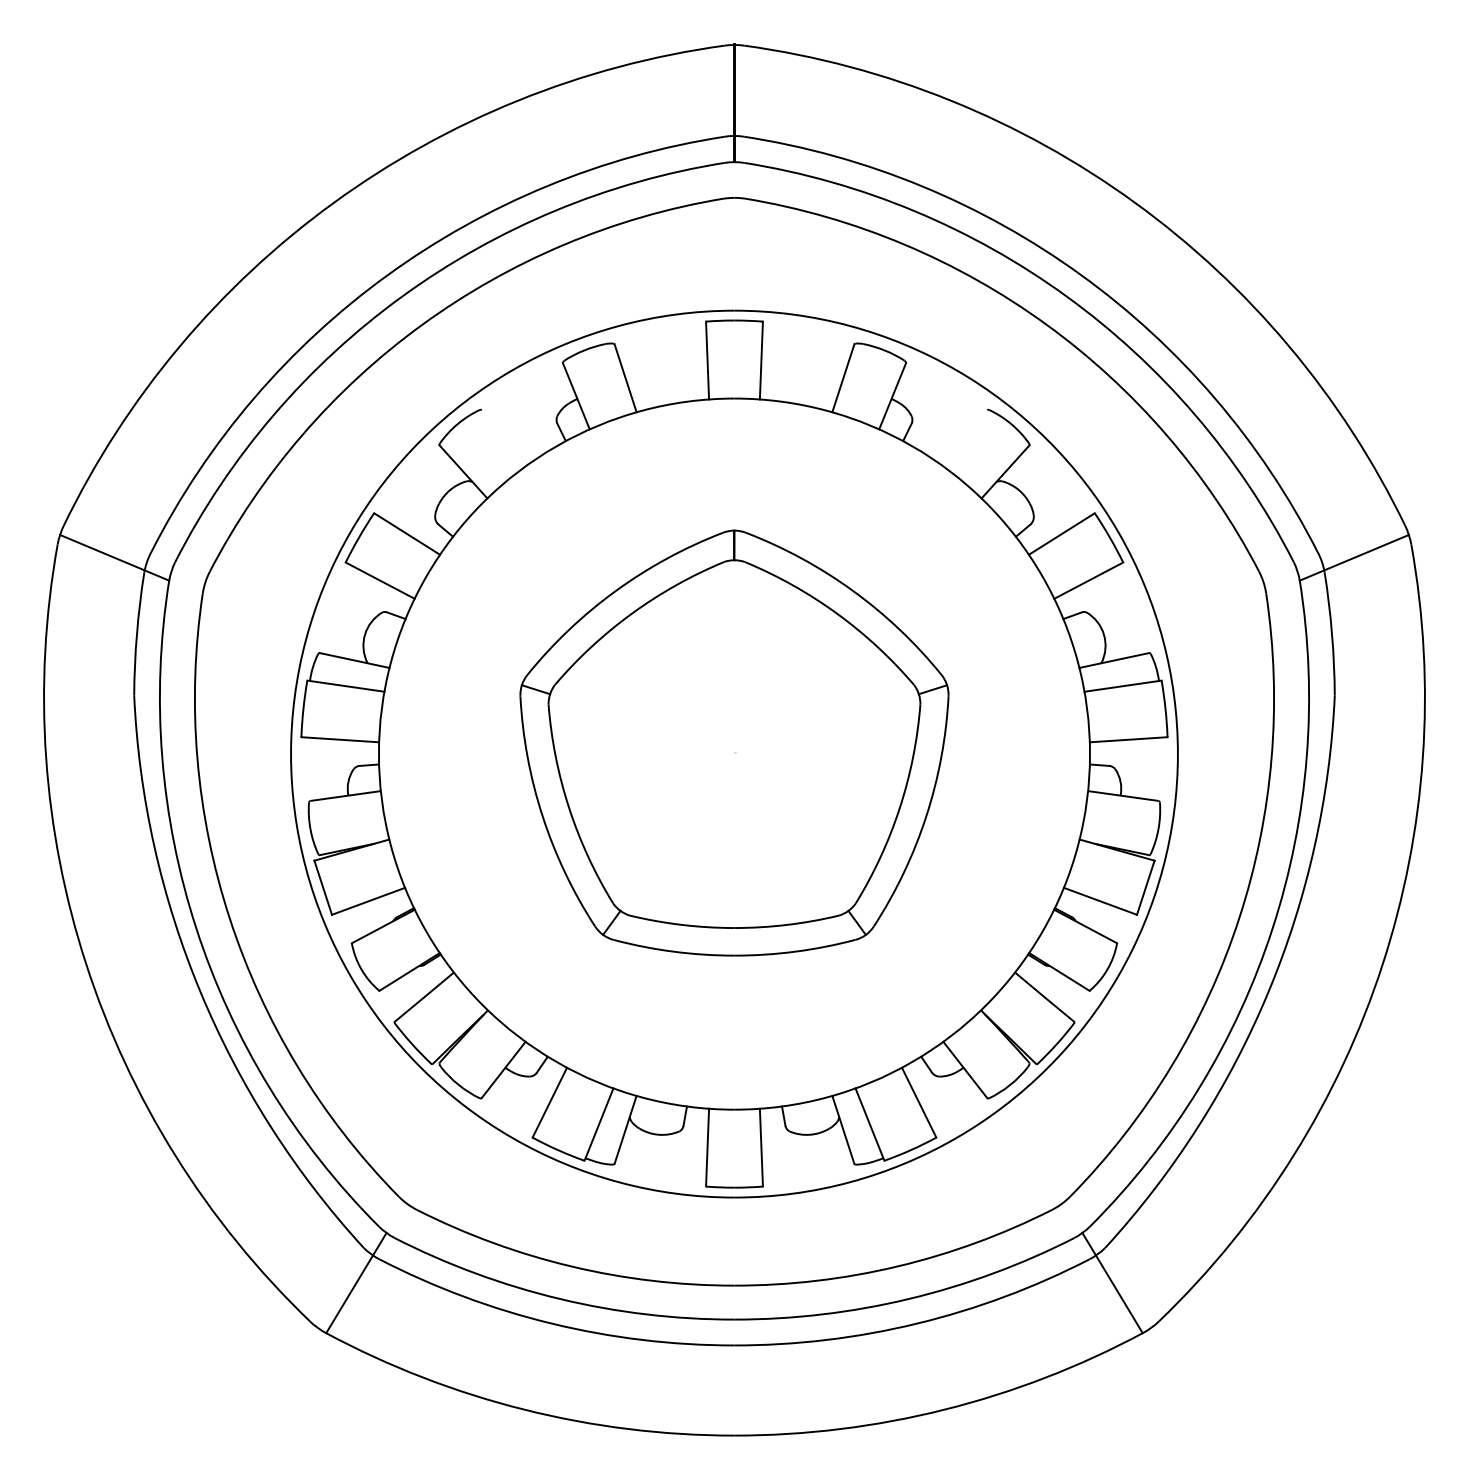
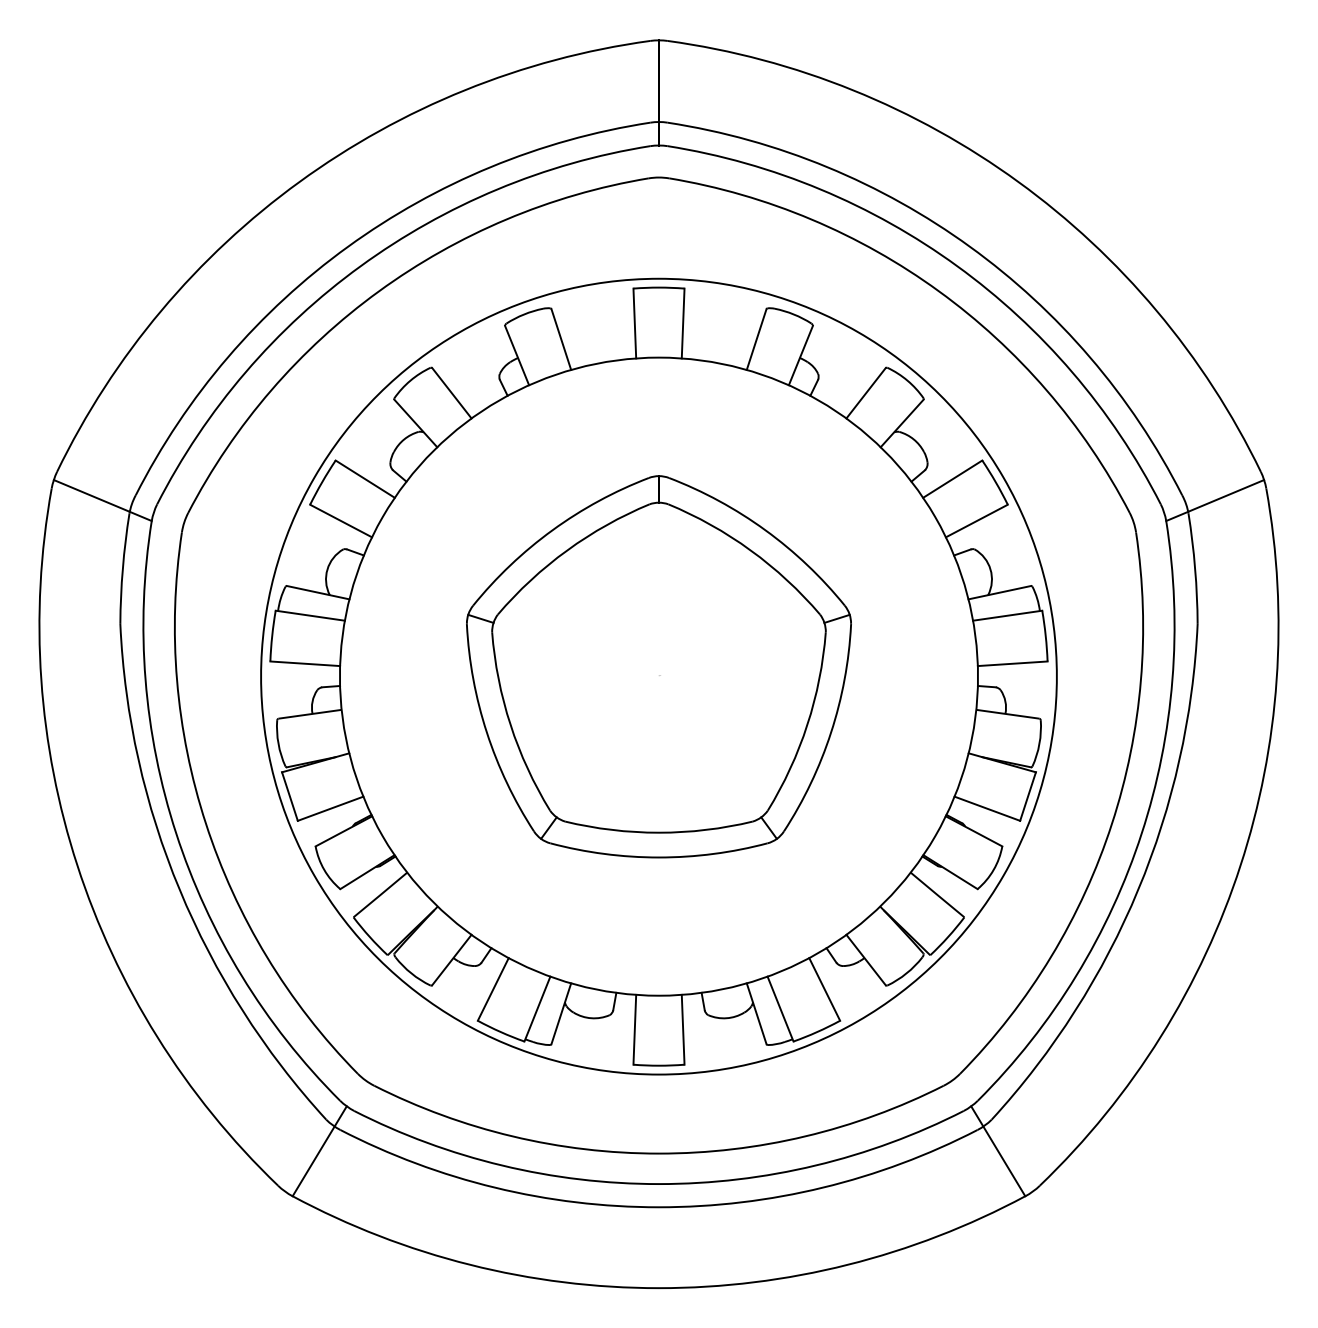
line: (503, 438) -> (451, 393), added
line: (965, 438) -> (866, 393), added

